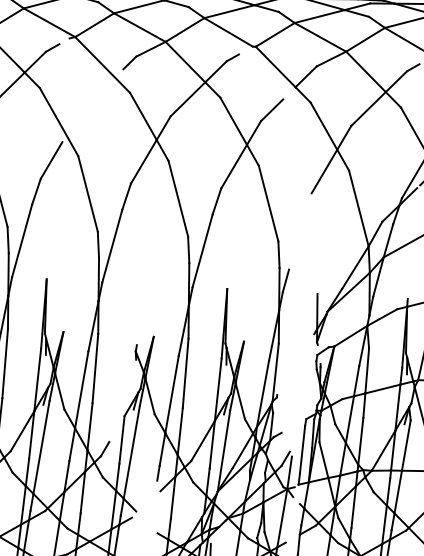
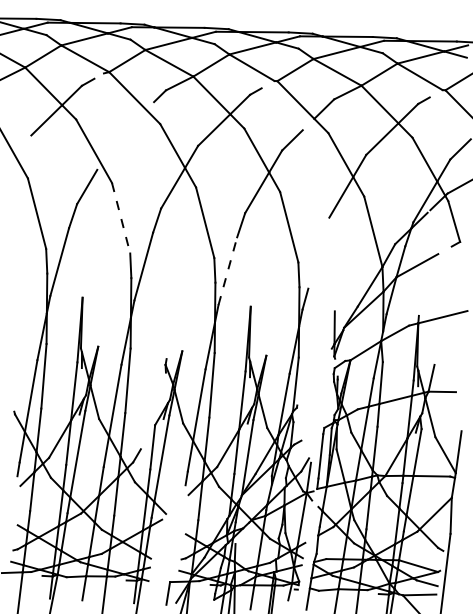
line: (88, 194) -> (121, 218), solid -> dashed
line: (202, 250) -> (227, 270), solid -> dashed

